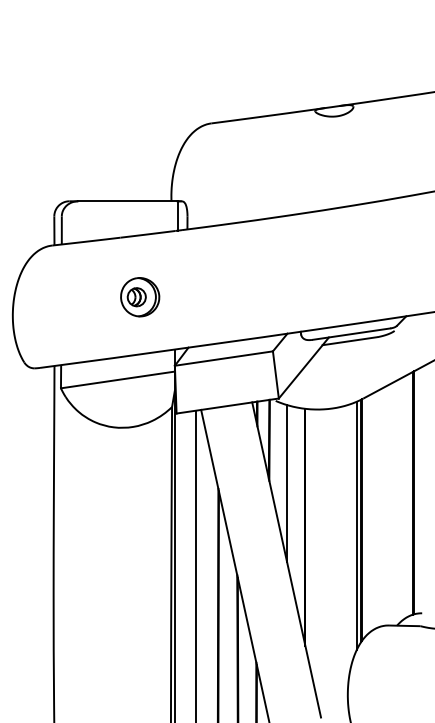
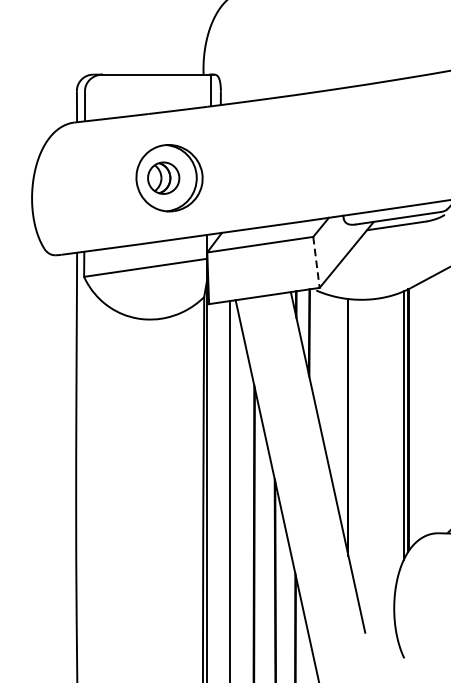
part: (140, 297) -> (170, 178), size x1.6
line: (275, 374) -> (316, 261), solid -> dashed
line: (287, 483) -> (329, 379), removed

